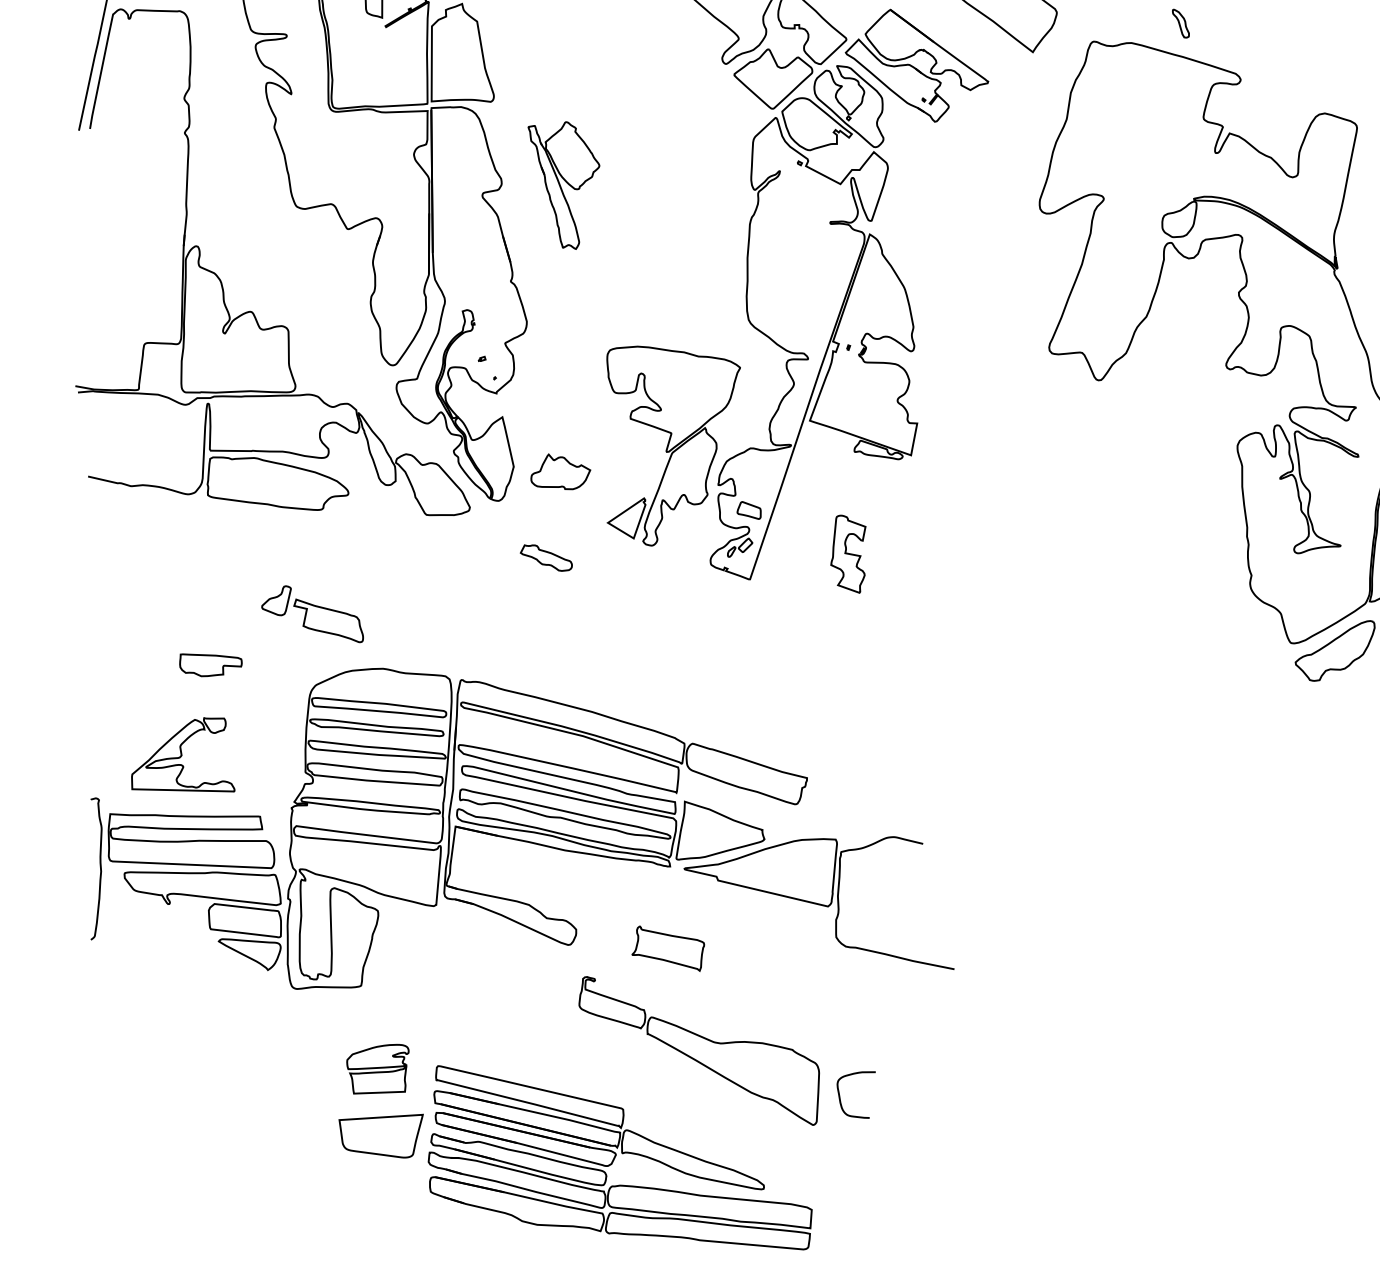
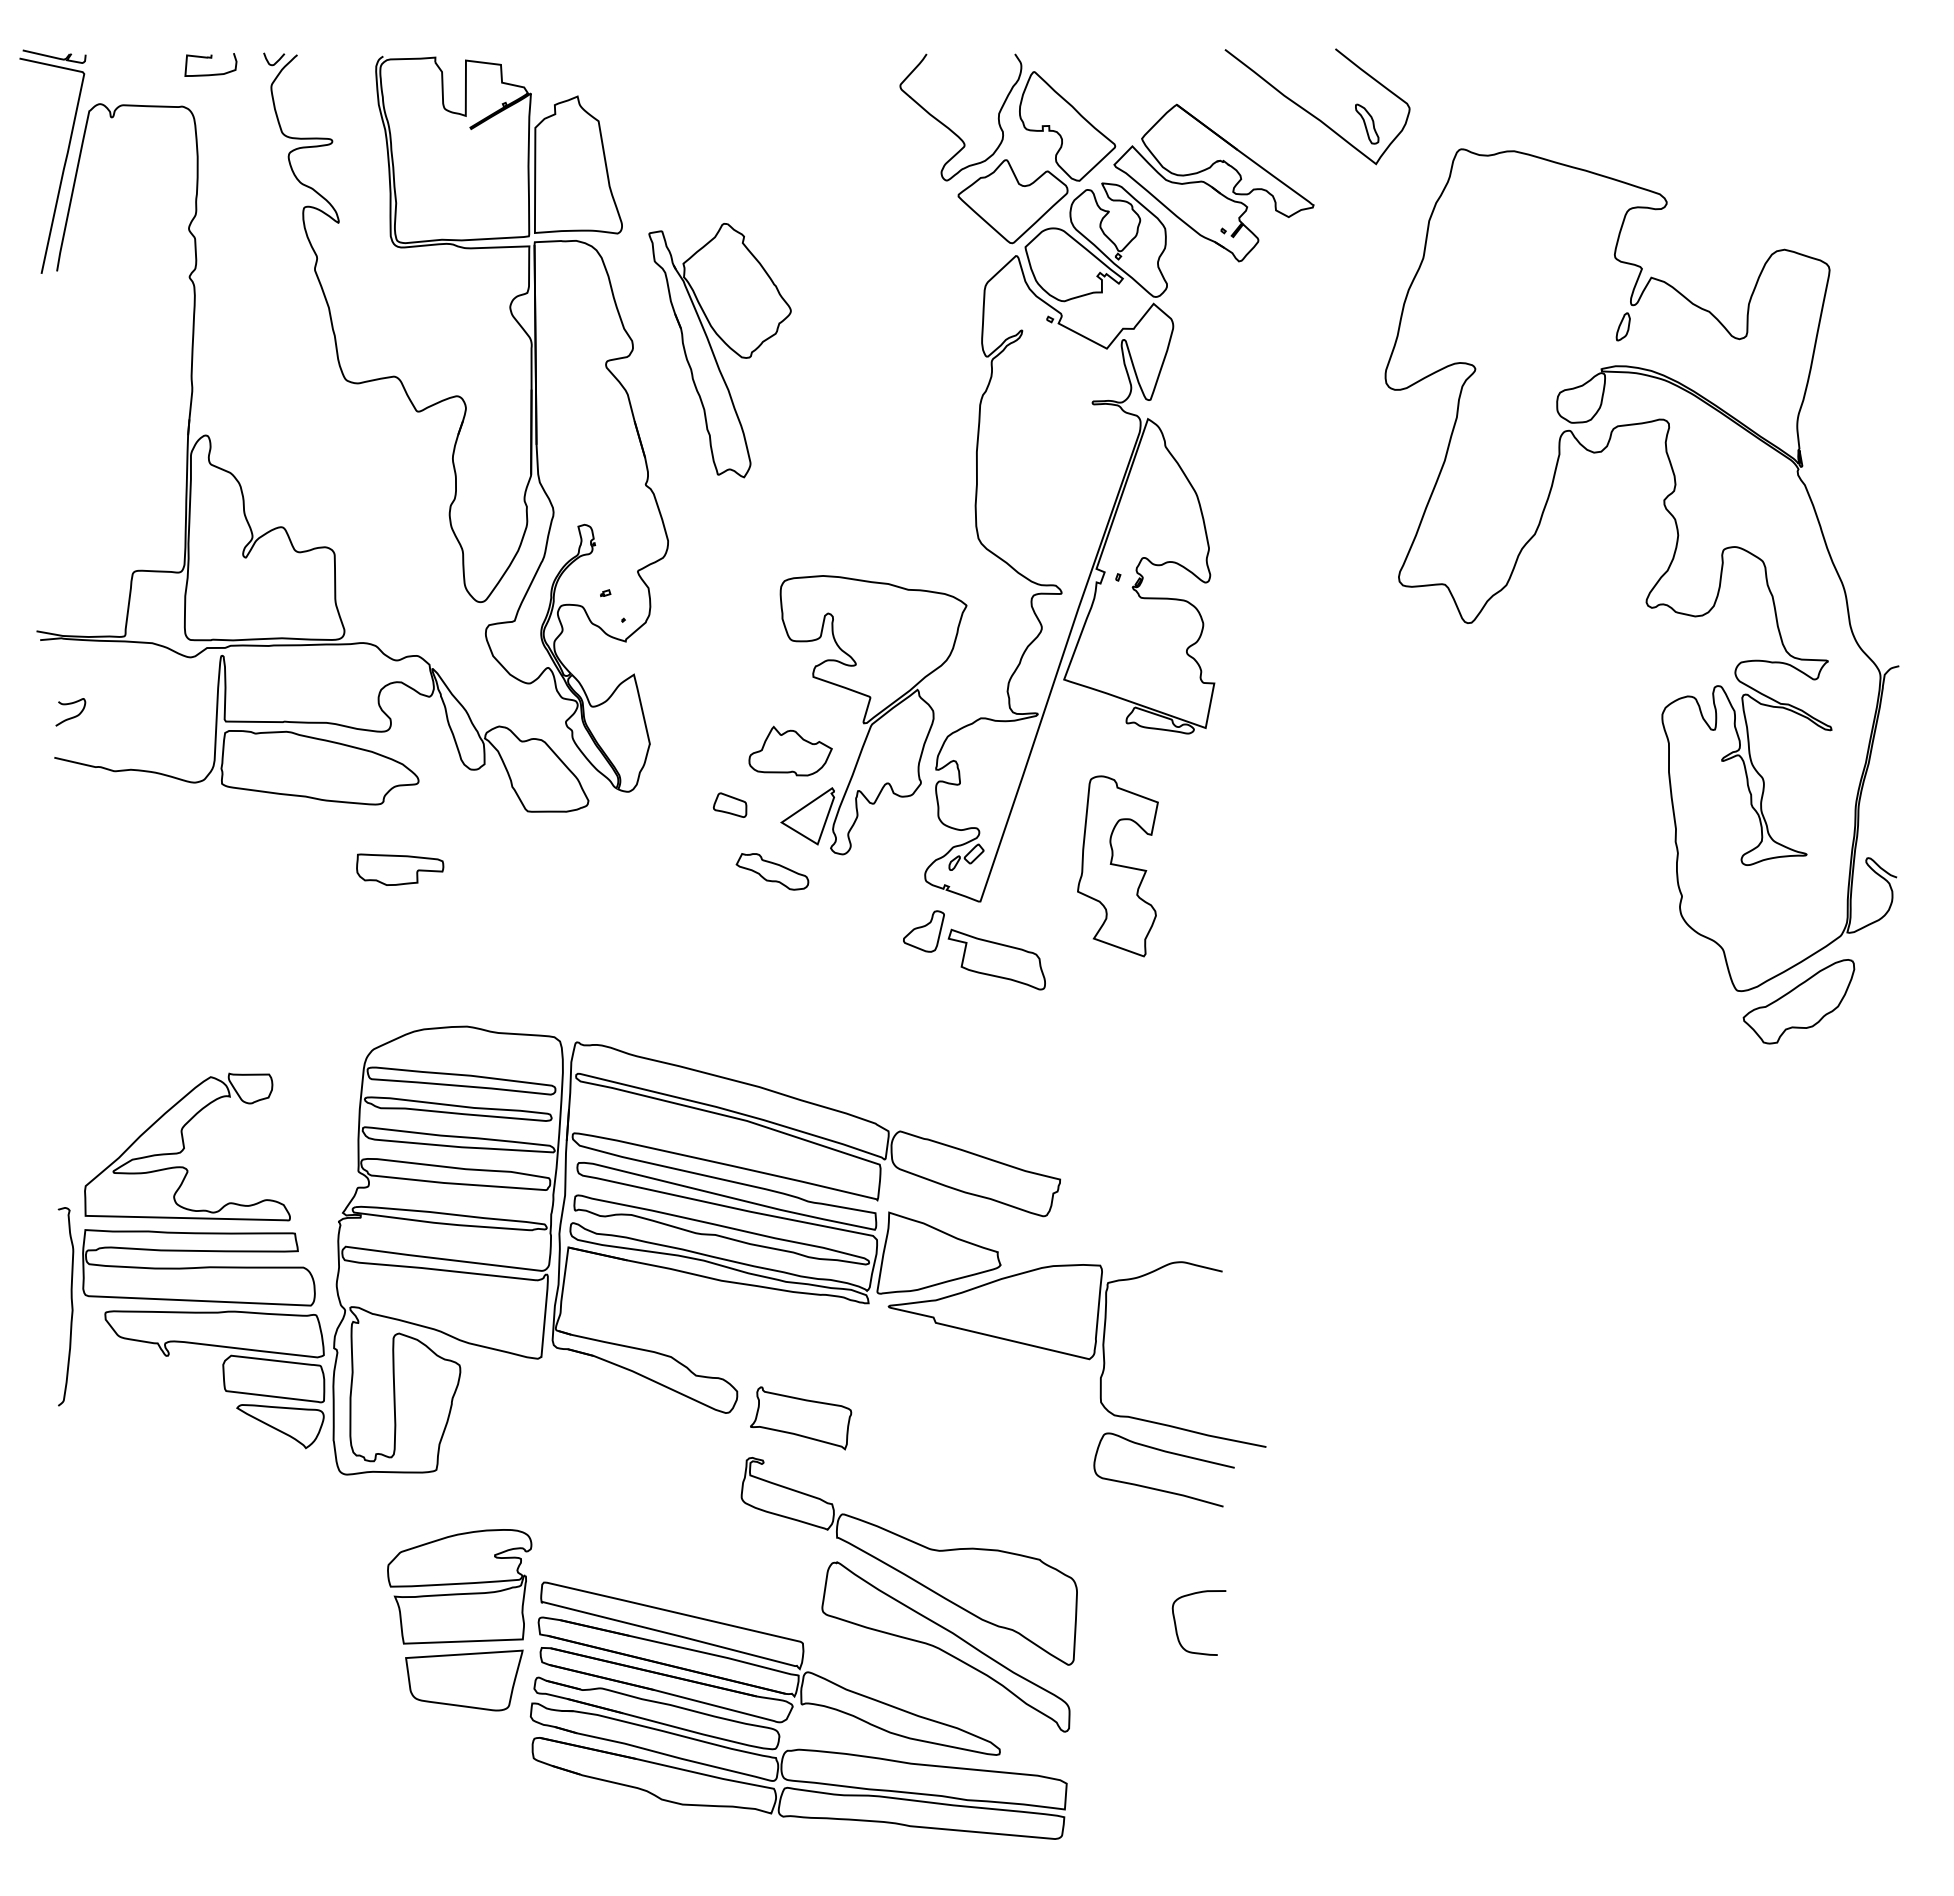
part: (1181, 23) -> (1367, 123), moved
part: (1209, 168) -> (1622, 326), added
part: (563, 185) -> (719, 350), size x1.43
curve: (101, 447) -> (72, 716), added
part: (560, 471) -> (790, 750), moved
part: (748, 509) -> (729, 804), moved
part: (848, 554) -> (1117, 866), size x1.67
part: (546, 557) -> (772, 871), moved
part: (312, 614) -> (974, 950), moved
part: (211, 665) -> (400, 869), moved
part: (183, 754) -> (187, 1146), size x1.43
part: (668, 948) -> (801, 1418), moved
curve: (884, 973) -> (1168, 1453), added
part: (377, 1068) -> (459, 1586), size x1.67
curve: (840, 1096) -> (1176, 1624), moved
part: (725, 1111) -> (945, 1646), added

